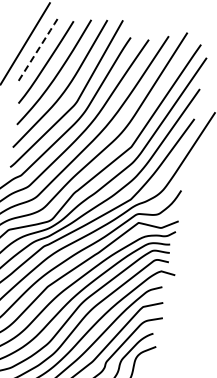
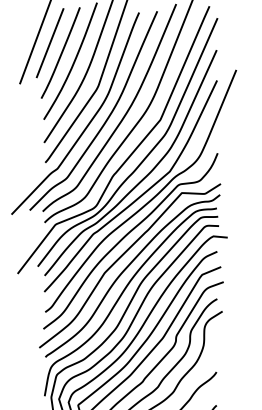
line: (38, 49) -> (50, 41), dashed -> solid

